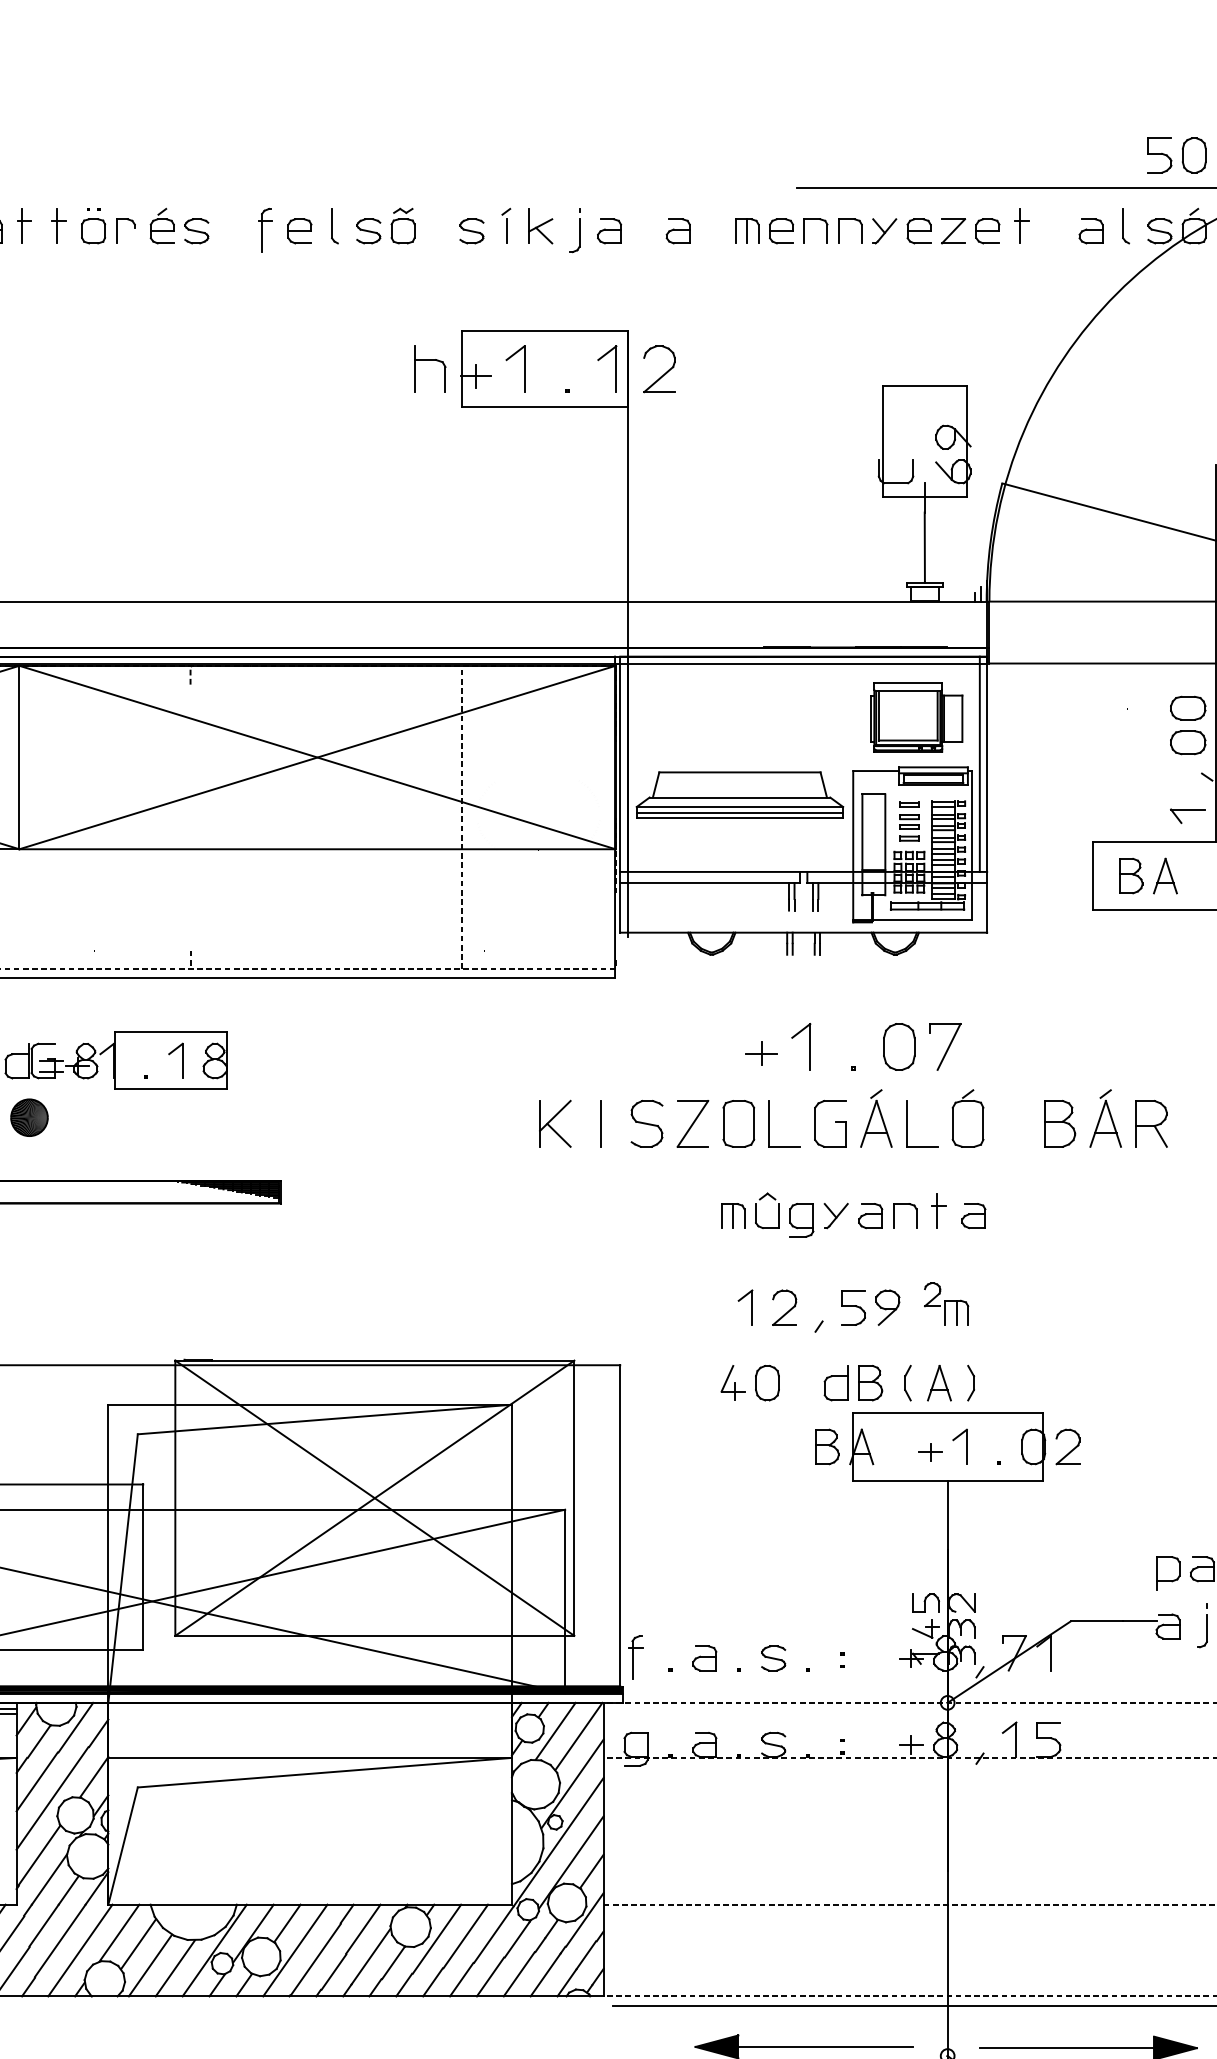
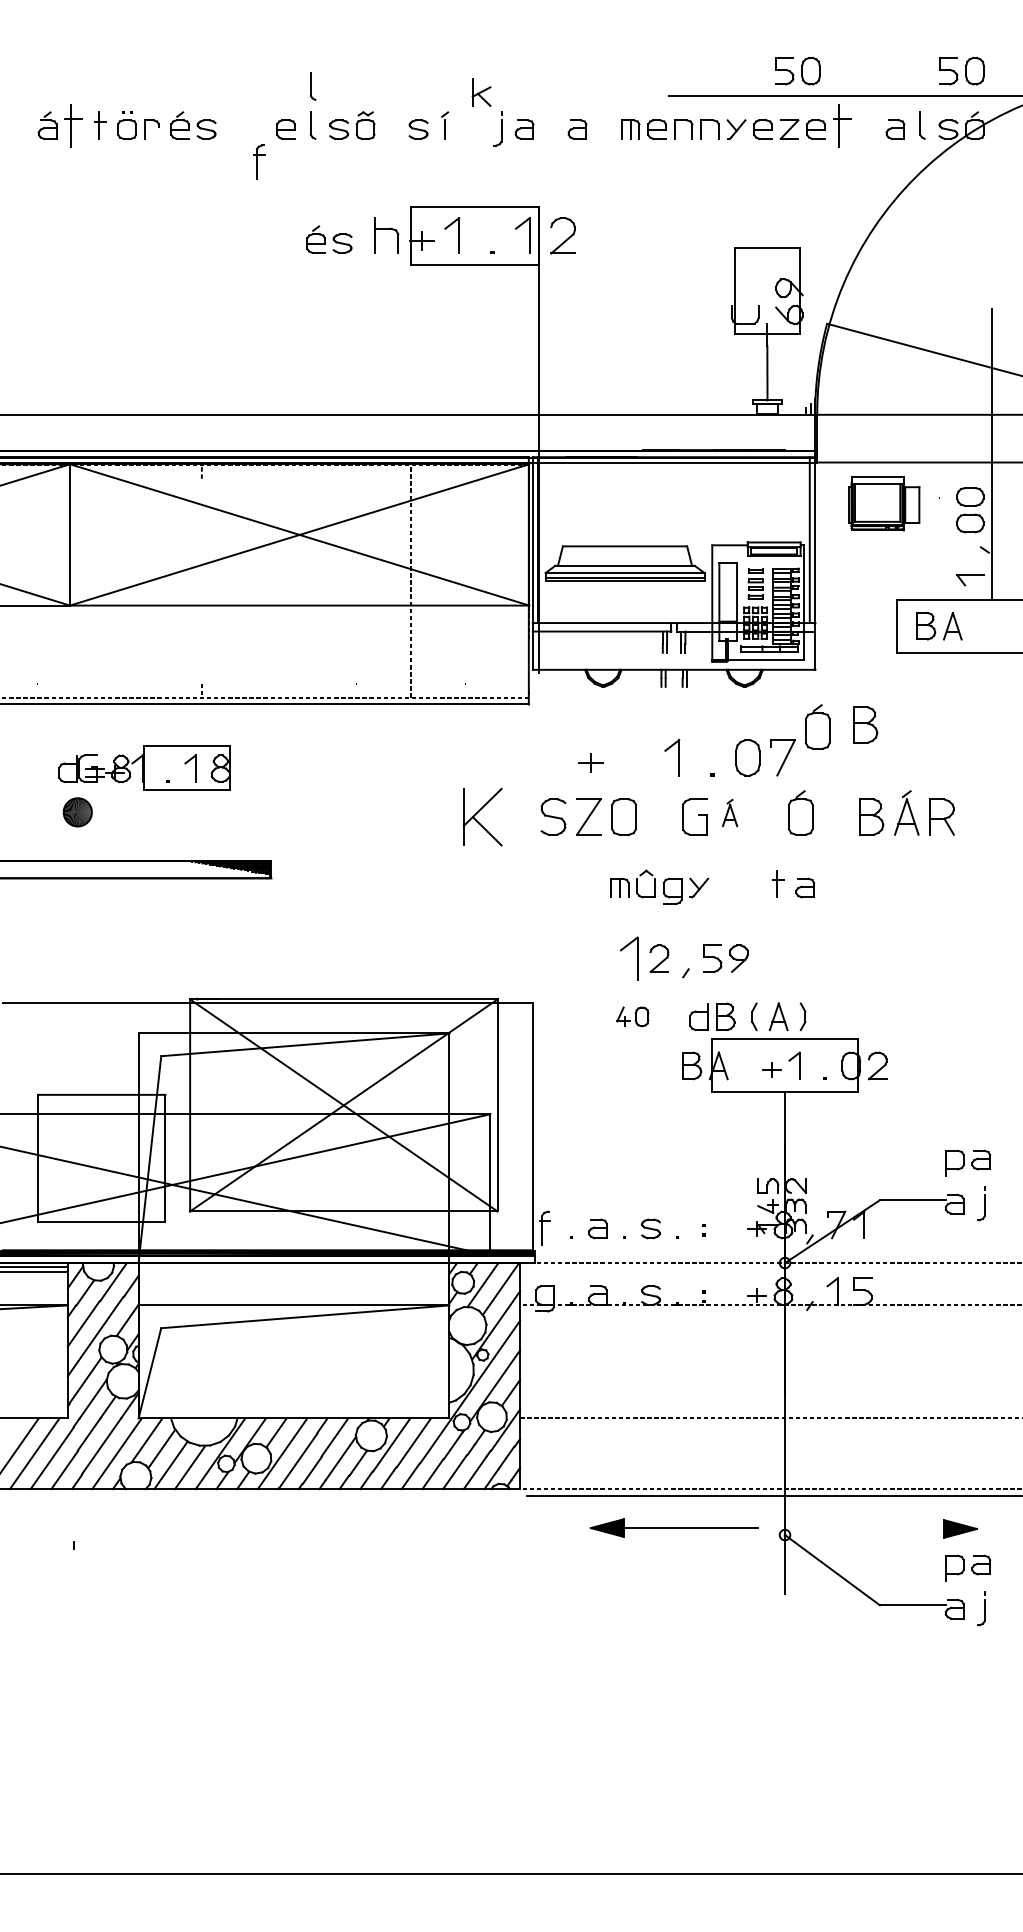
part: (963, 154) -> (797, 70), added
part: (334, 175) -> (312, 86), added
part: (23, 225) -> (73, 125), size x1.6
part: (540, 225) -> (481, 92), moved
part: (1022, 225) -> (842, 125), size x1.6
part: (265, 229) -> (259, 161), moved
part: (356, 373) -> (329, 239), added
part: (917, 716) -> (884, 503), moved
part: (1052, 1003) -> (865, 724), added
part: (989, 1006) -> (817, 726), added
part: (761, 1052) -> (590, 762), moved
part: (875, 1117) -> (729, 812), size x0.6
part: (554, 1123) -> (482, 816), size x1.6
line: (600, 1123) -> (517, 816), removed
part: (770, 1123) -> (648, 816), removed
part: (908, 1123) -> (754, 816), removed
part: (887, 1215) -> (738, 887), removed
part: (945, 1303) -> (783, 955), removed
part: (745, 1307) -> (629, 958), size x1.6
part: (749, 1382) -> (632, 1016), size x0.7
line: (1066, 2047) -> (876, 1528), removed

